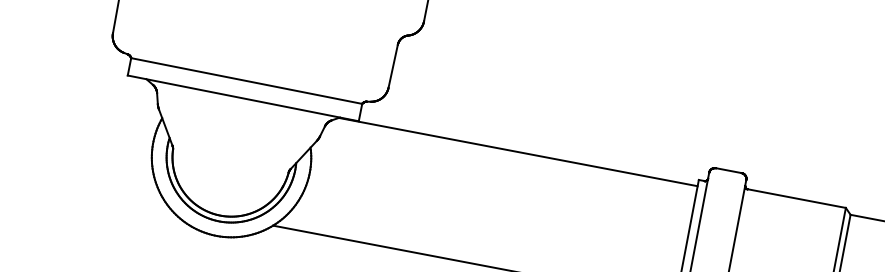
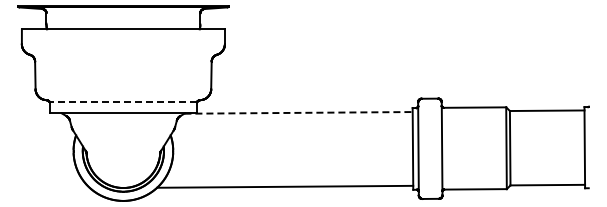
line: (246, 81) -> (123, 102), solid -> dashed
line: (519, 151) -> (299, 112), solid -> dashed

